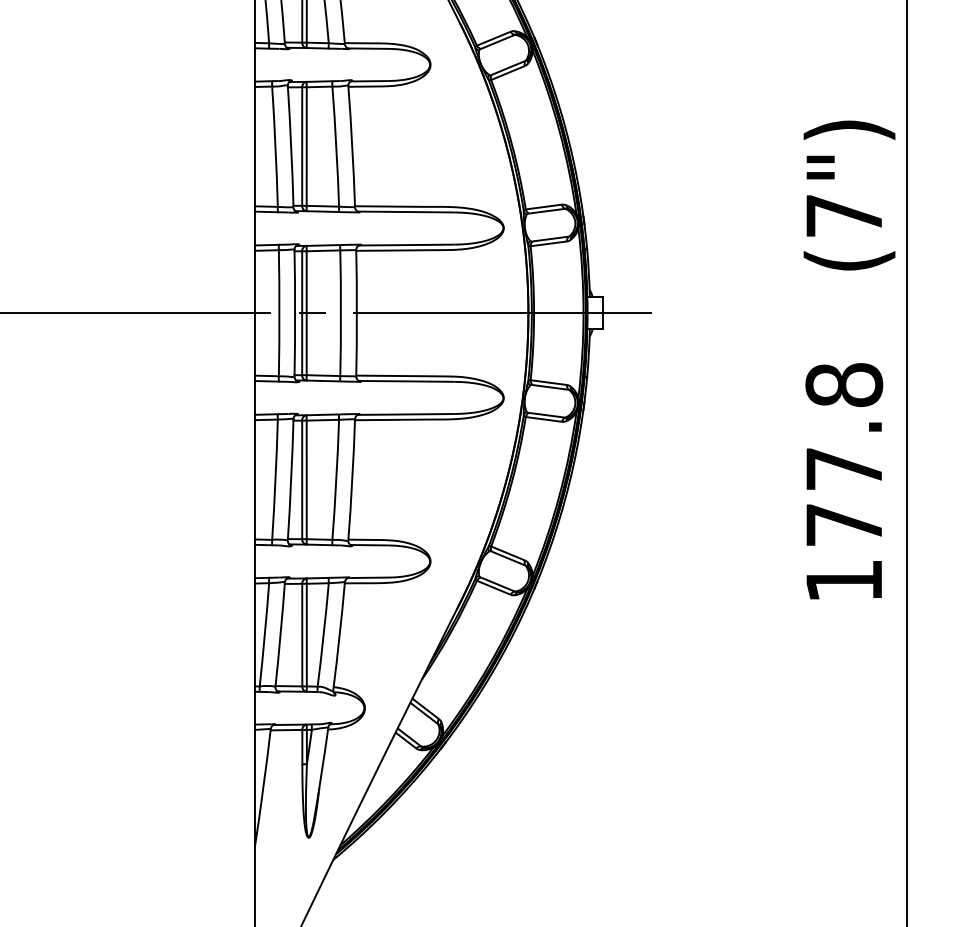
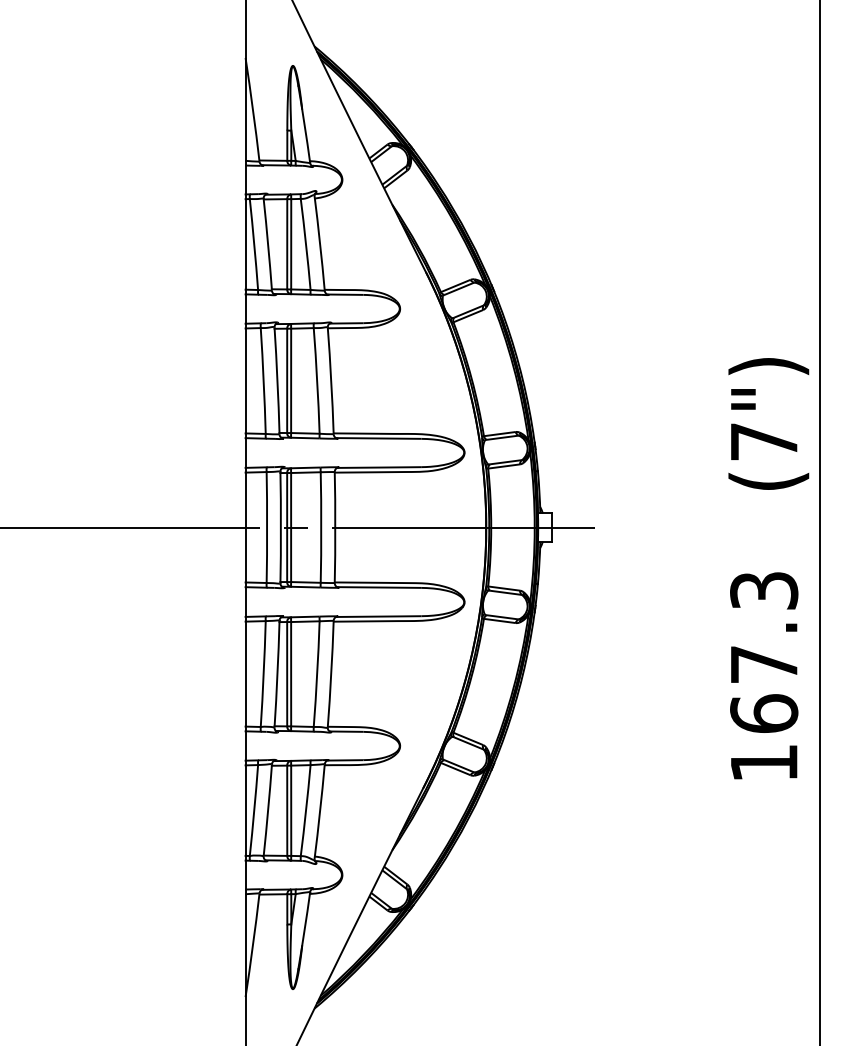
text: (844, 454) -> (764, 651), 177.8 -> 167.3

